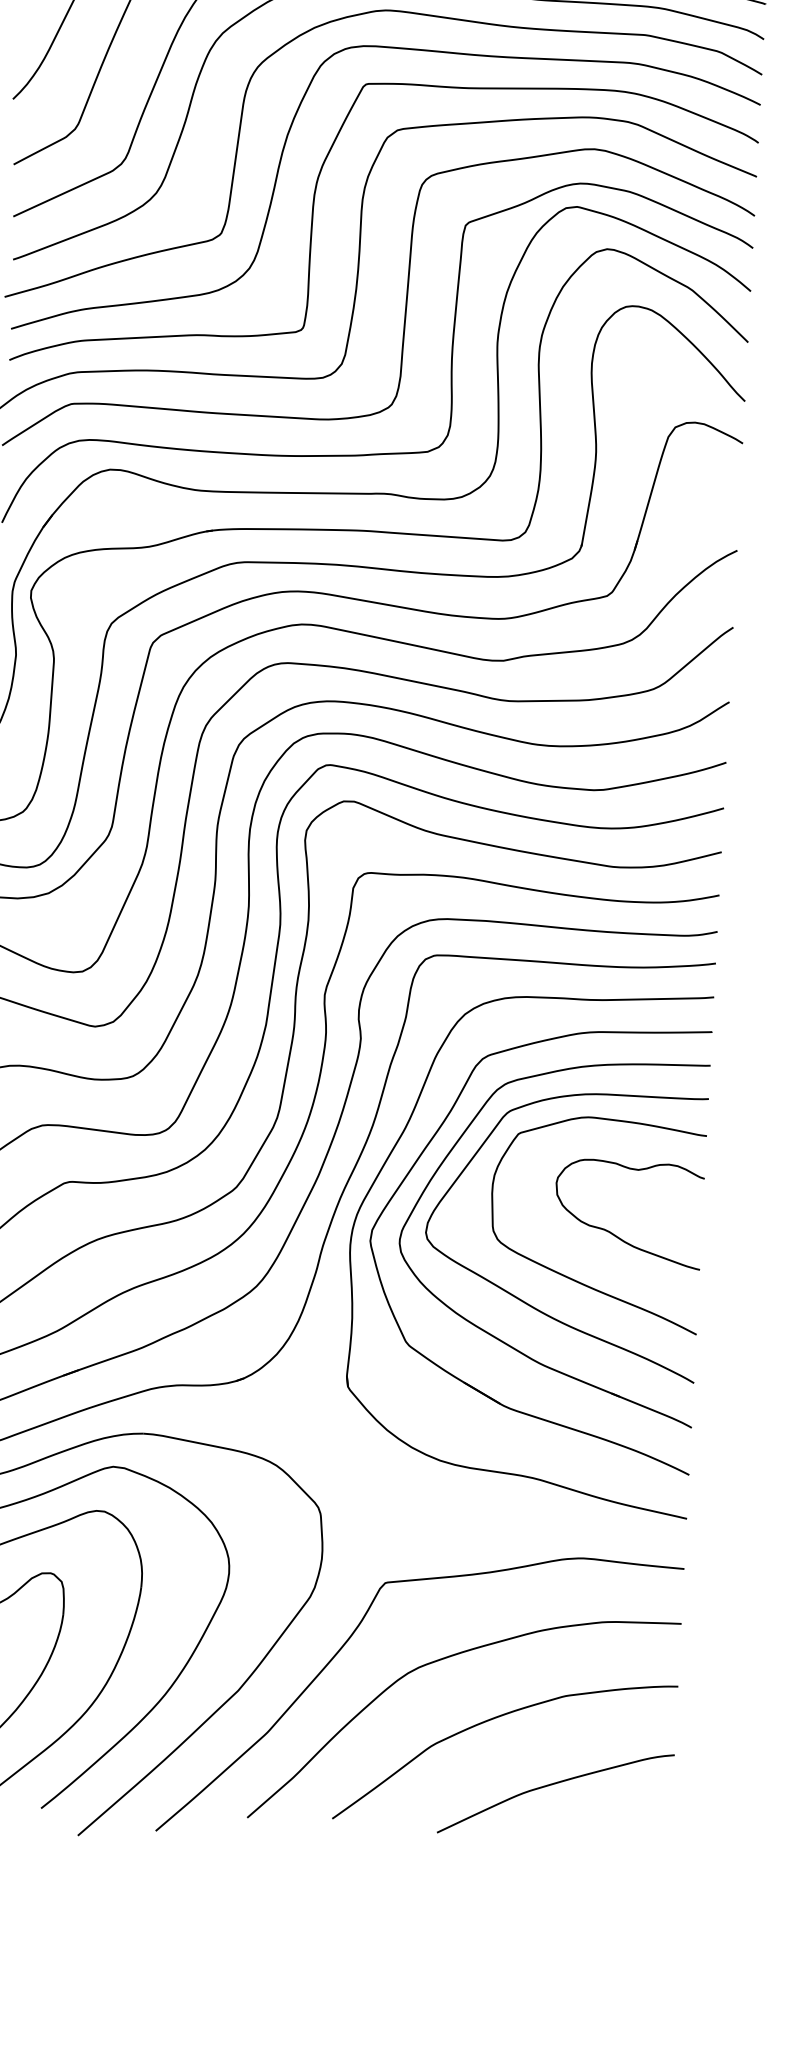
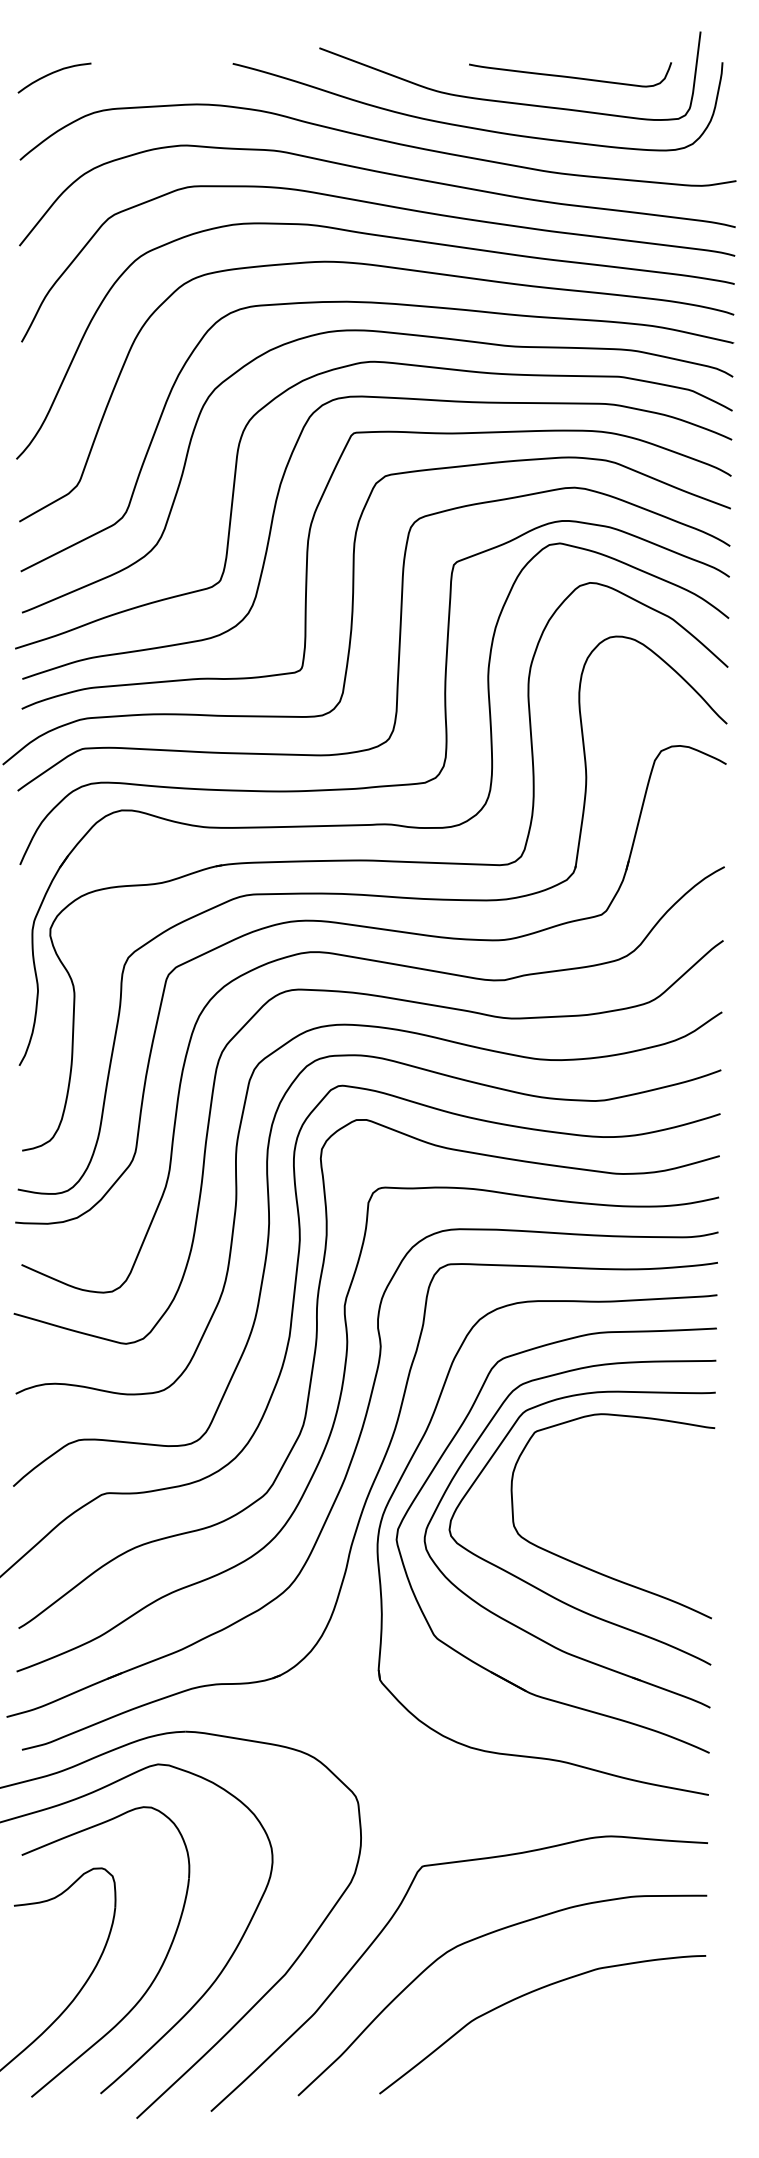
curve: (614, 1233) -> (629, 1524), removed
curve: (552, 1785) -> (589, 2054), removed

